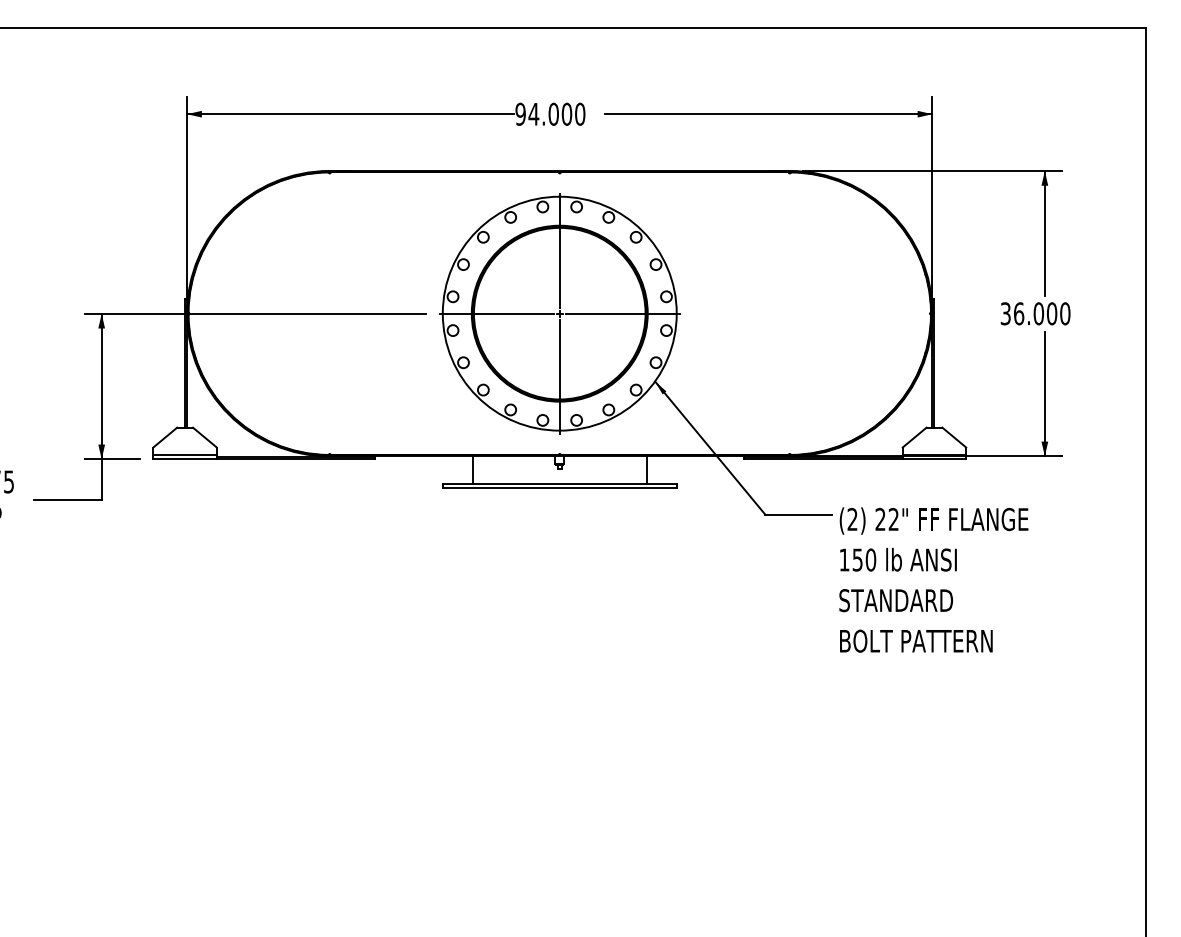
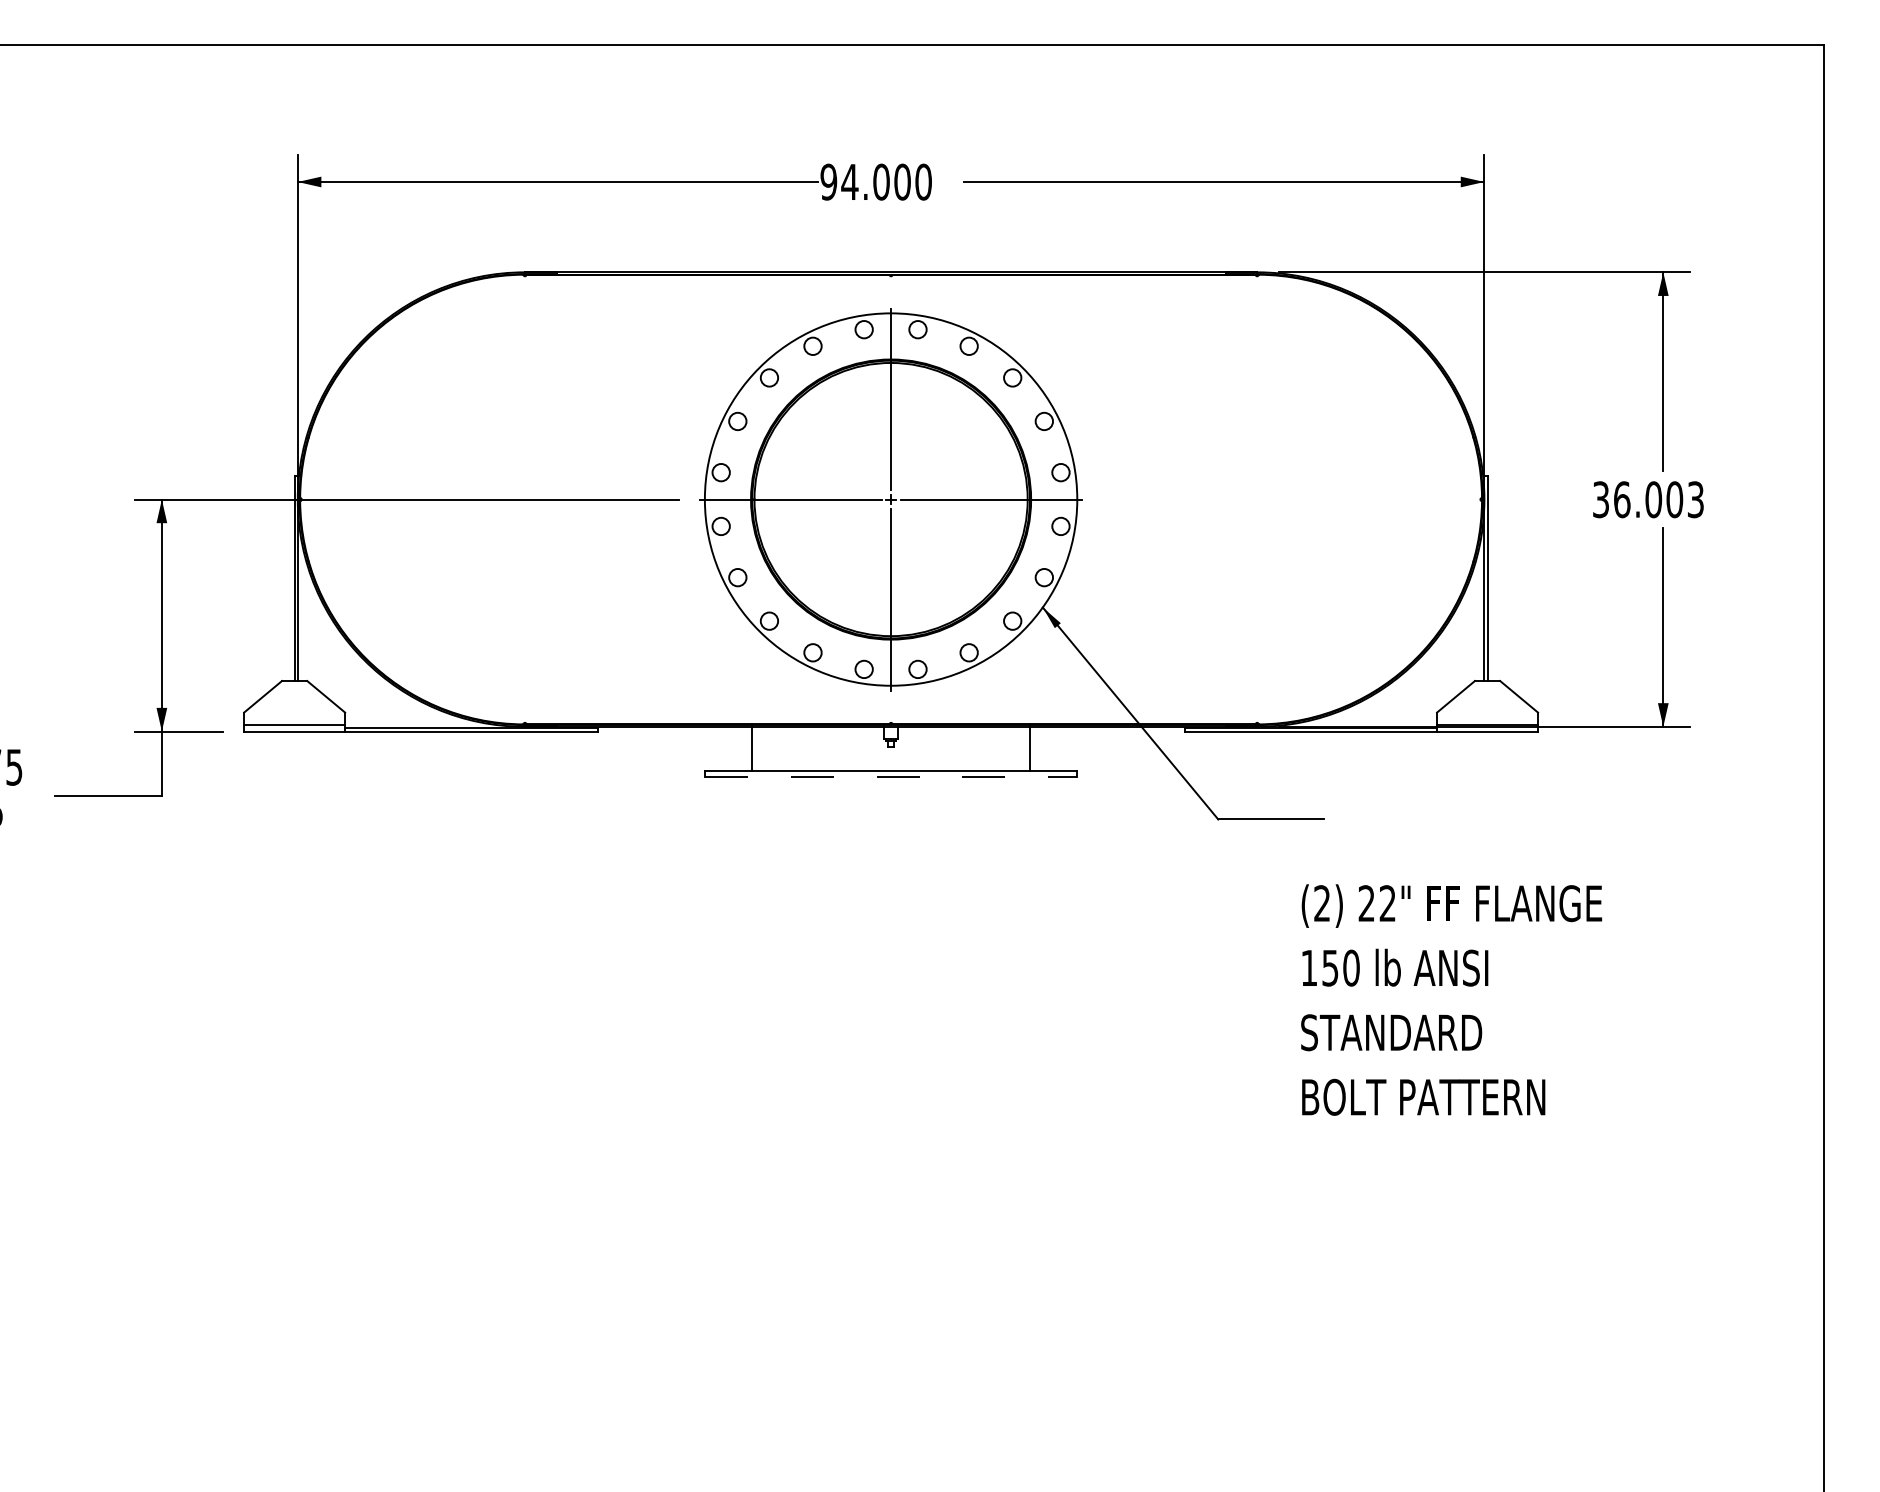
text: (1065, 313) -> (1696, 499), 36.000 -> 36.003
line: (559, 488) -> (890, 777), solid -> dashed
text: (933, 579) -> (1450, 999), moved

